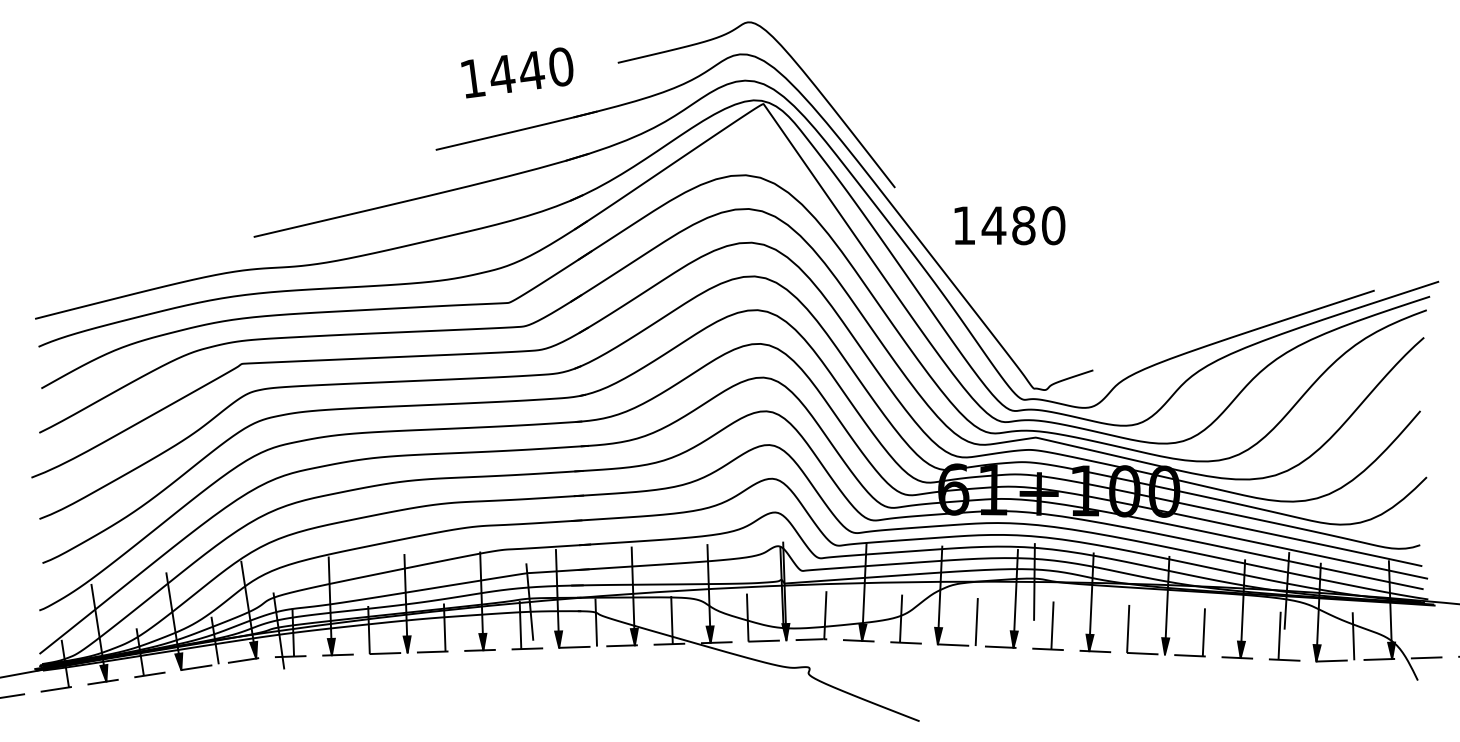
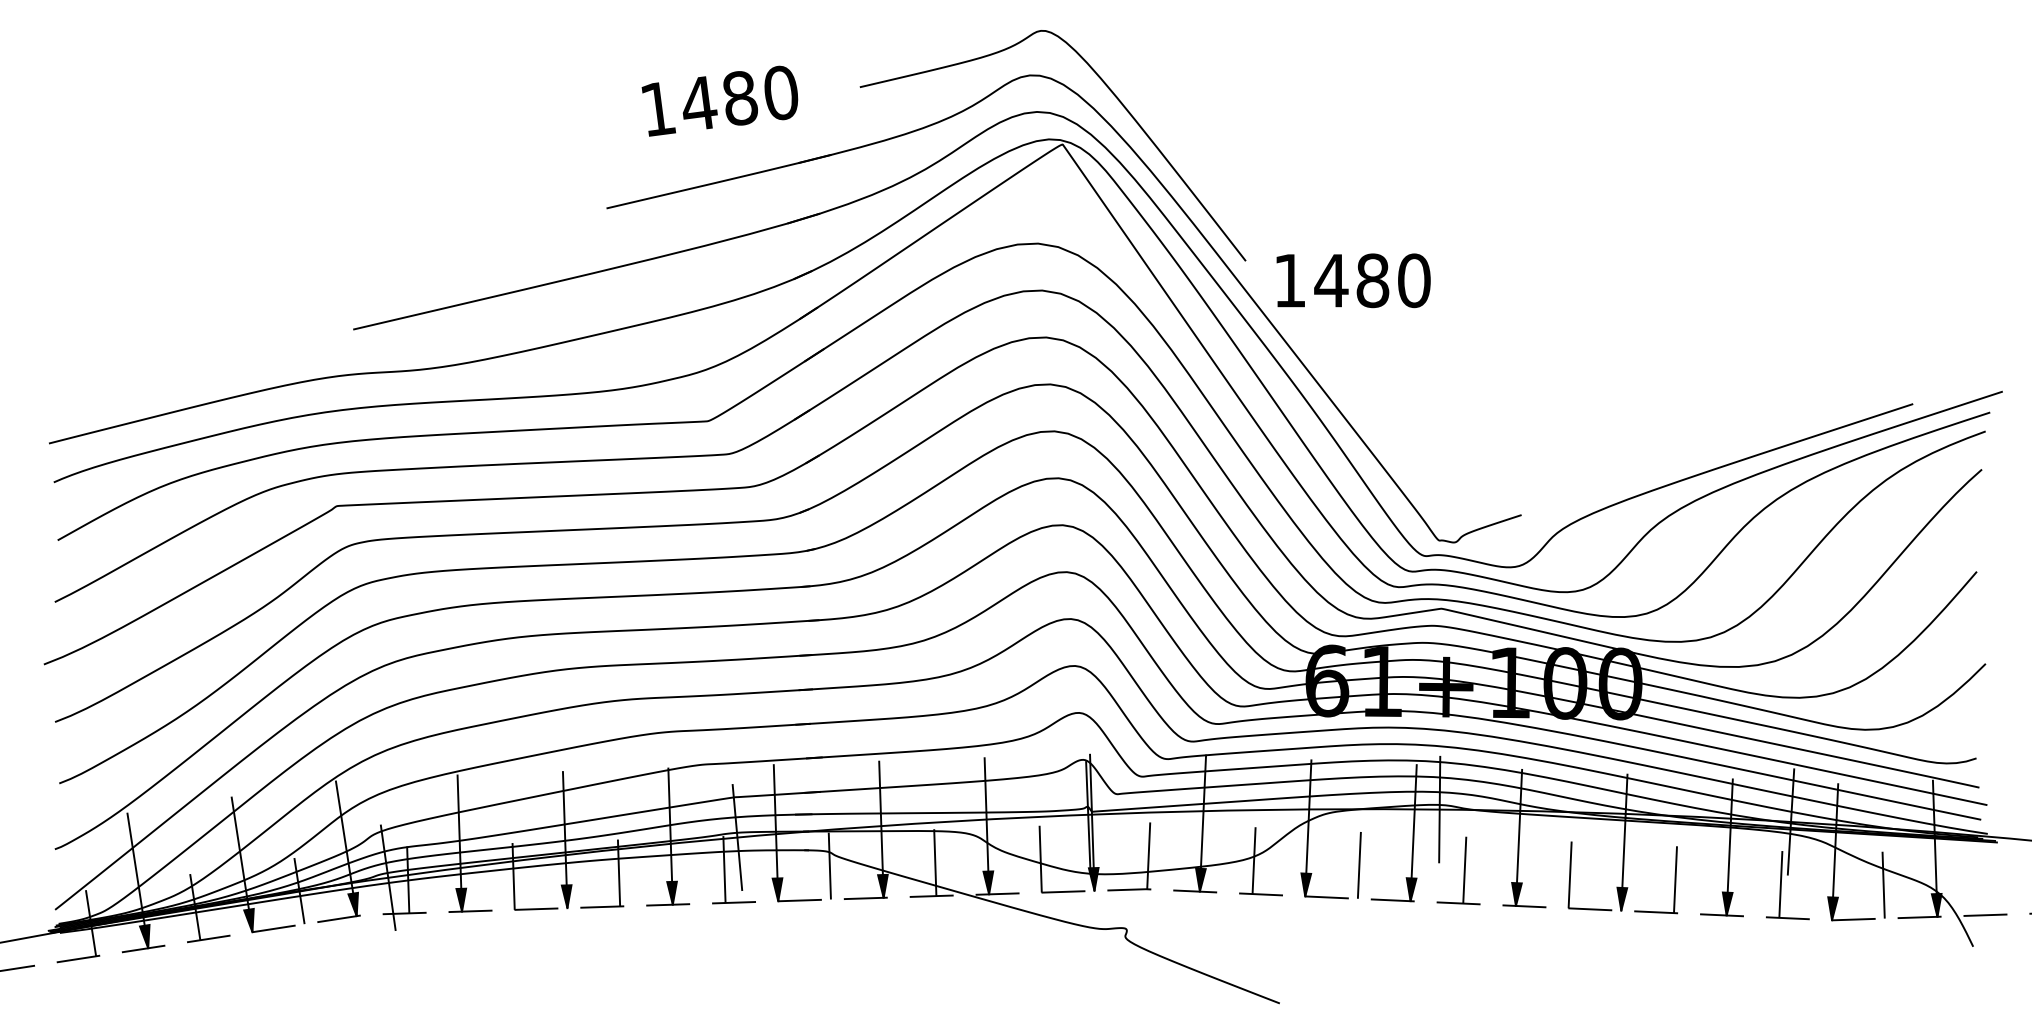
text: (532, 70) -> (740, 98), 1440 -> 1480
text: (1009, 225) -> (1353, 280), moved

